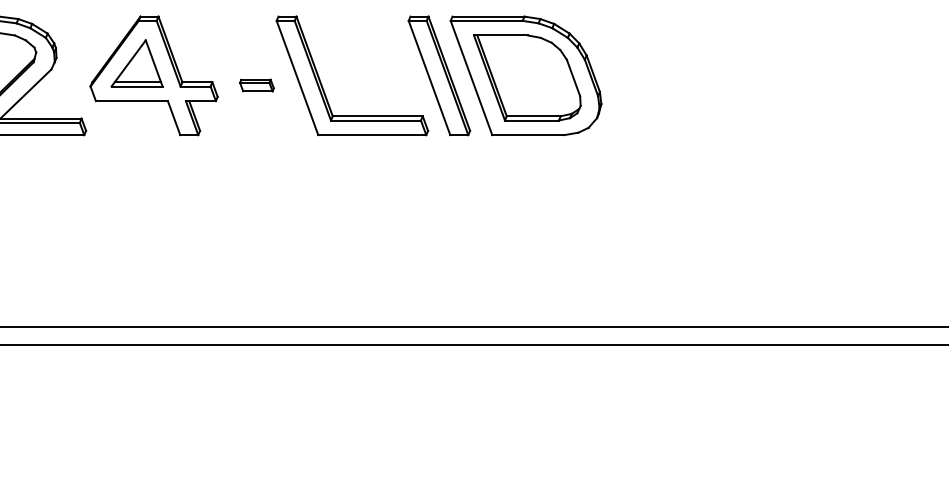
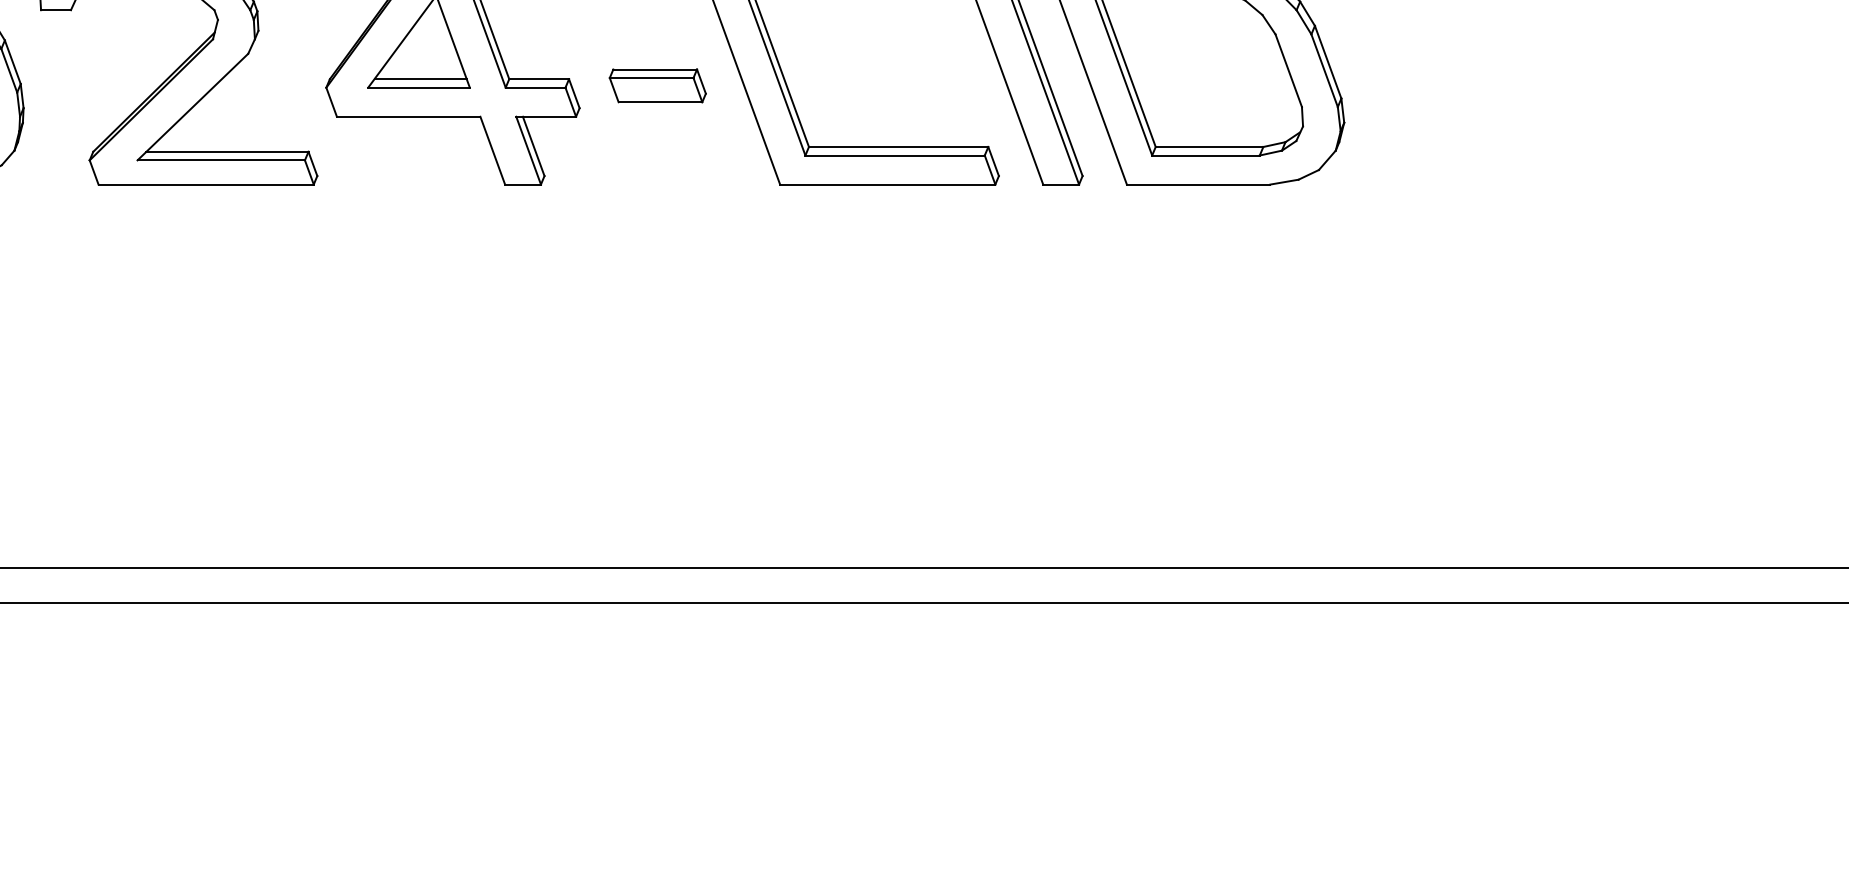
part: (256, 85) -> (656, 85), size x1.43

